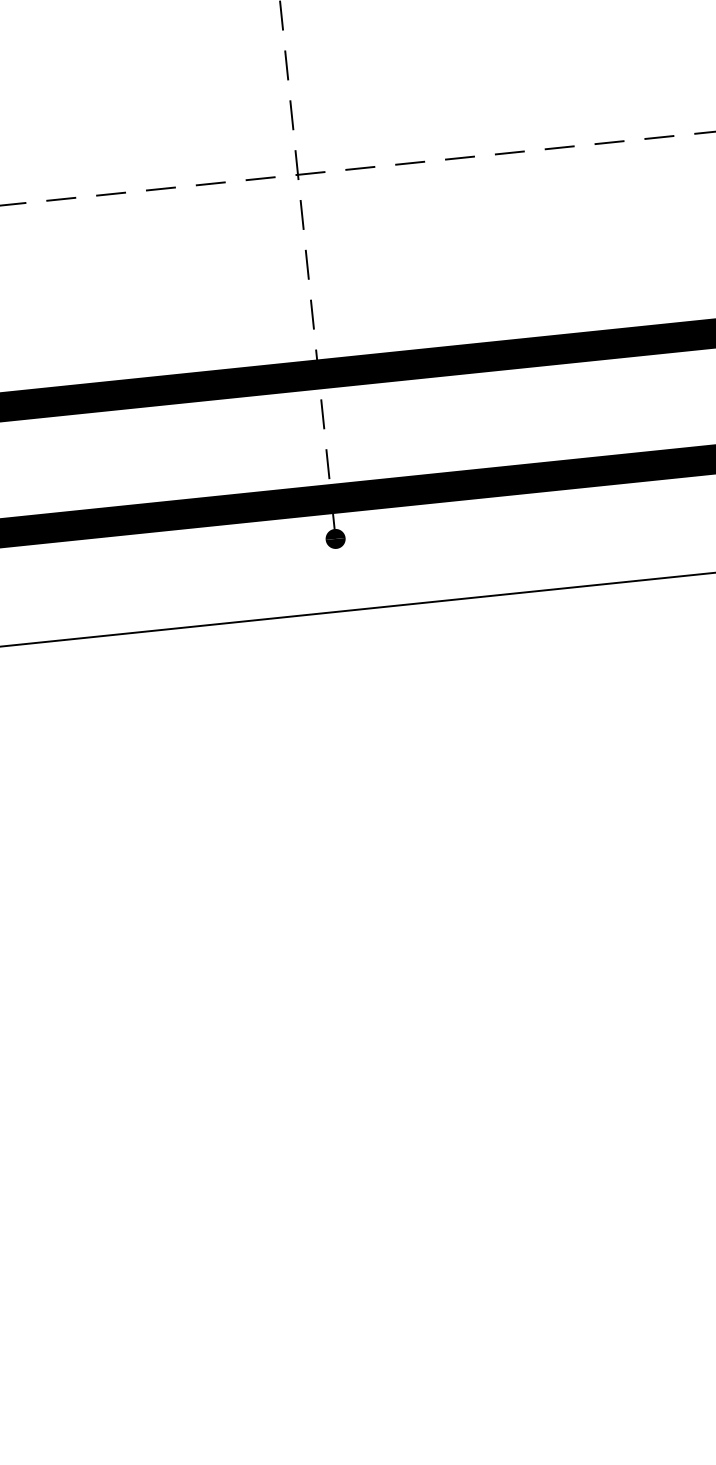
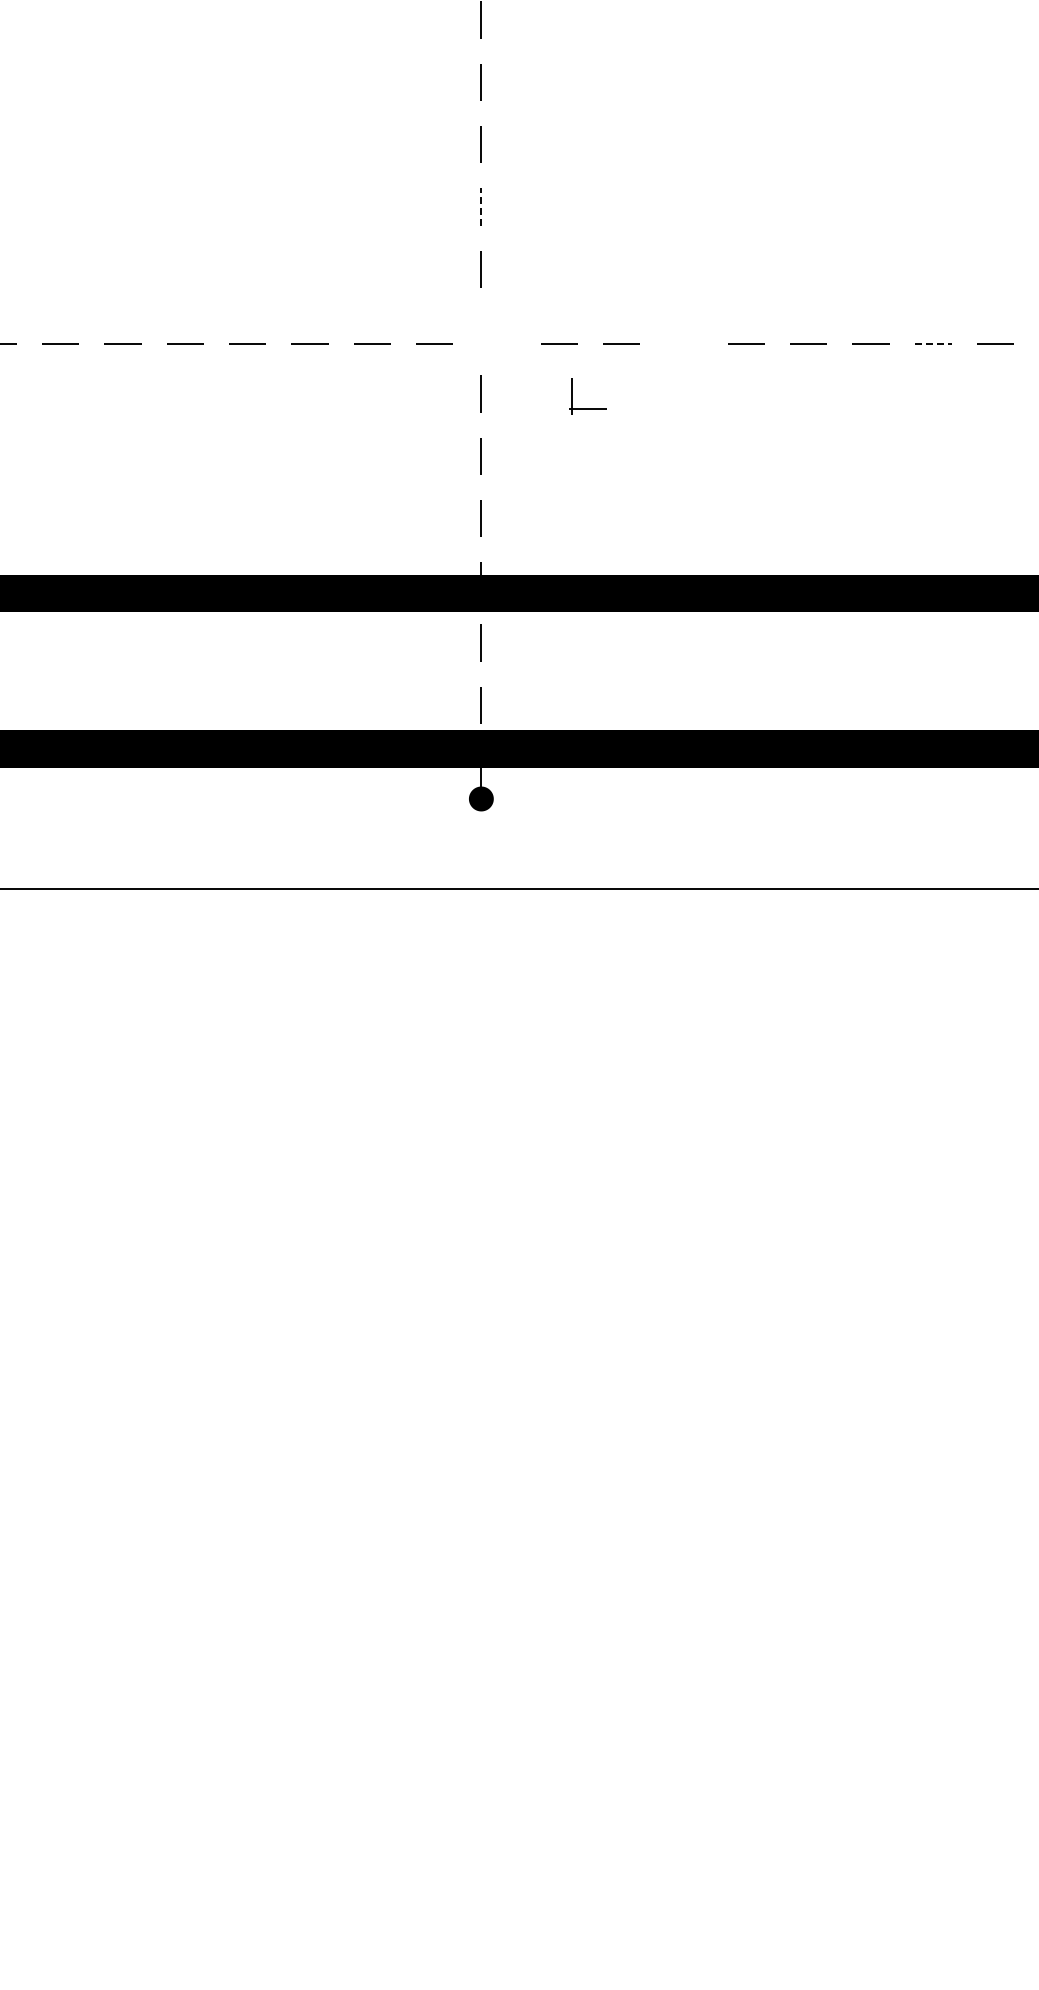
line: (286, 65) -> (481, 206), solid -> dashed
line: (659, 137) -> (933, 343), solid -> dashed
line: (459, 157) -> (683, 343), removed
part: (310, 173) -> (587, 408), moved

